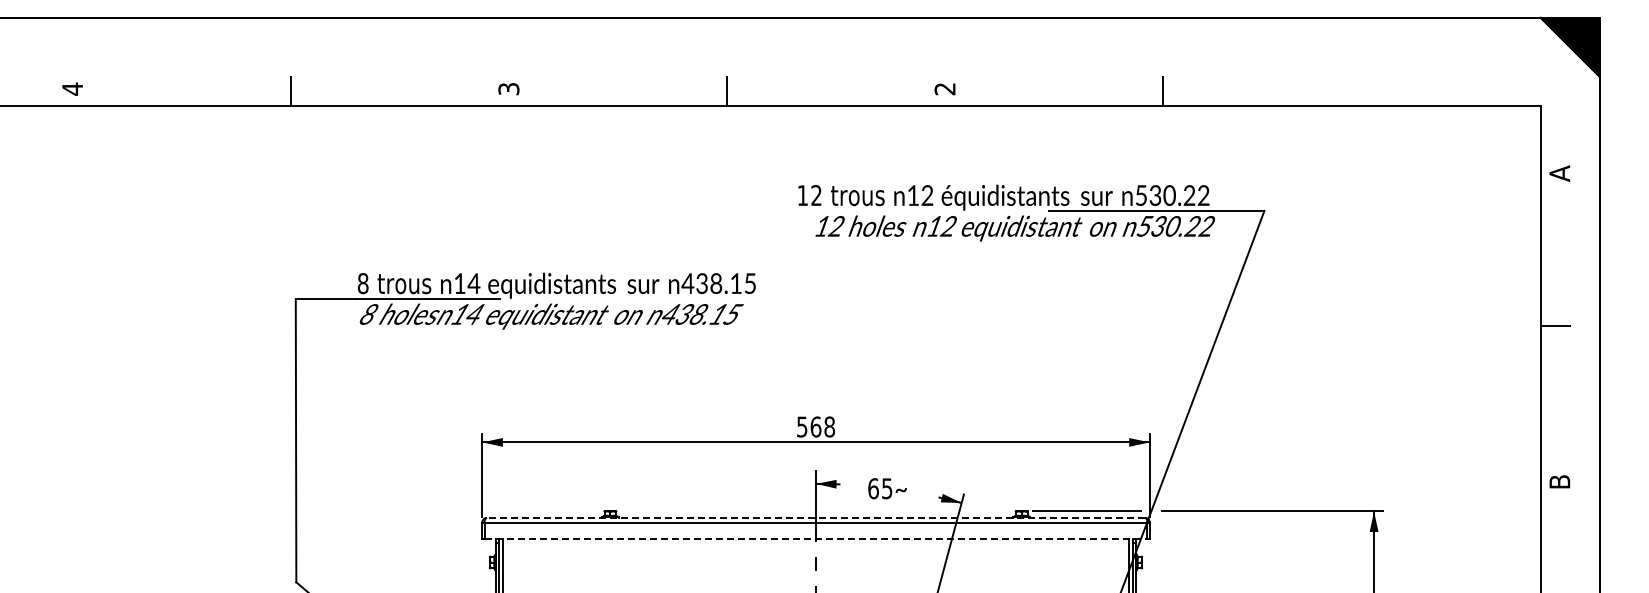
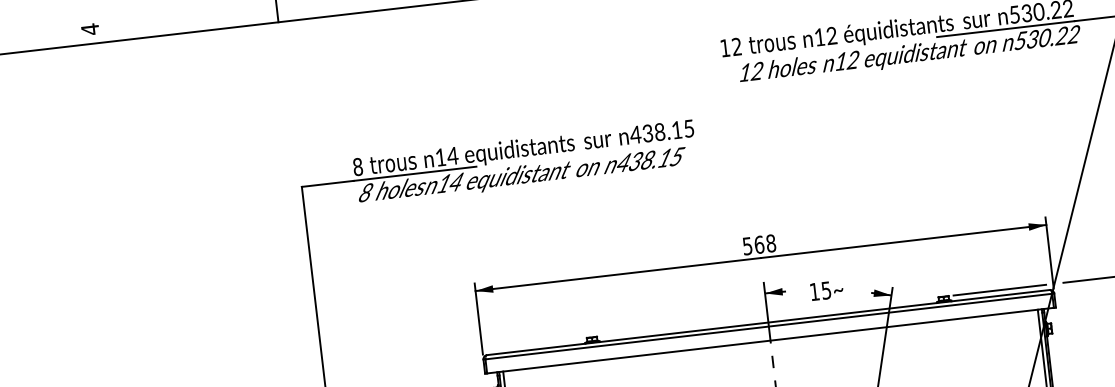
text: (873, 488) -> (814, 291), 65 -> 15
line: (815, 517) -> (767, 322), dashed -> solid
line: (816, 539) -> (770, 341), dashed -> solid

